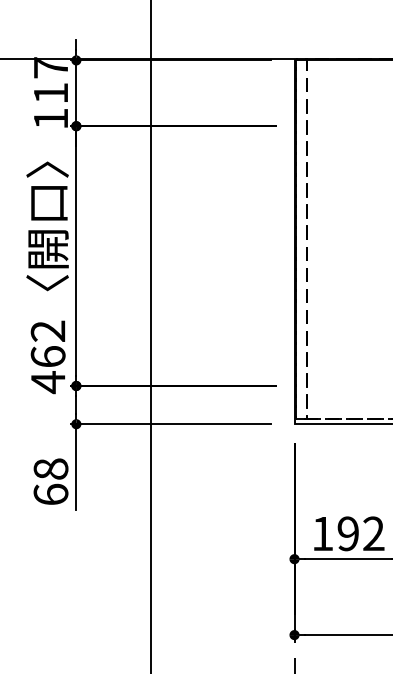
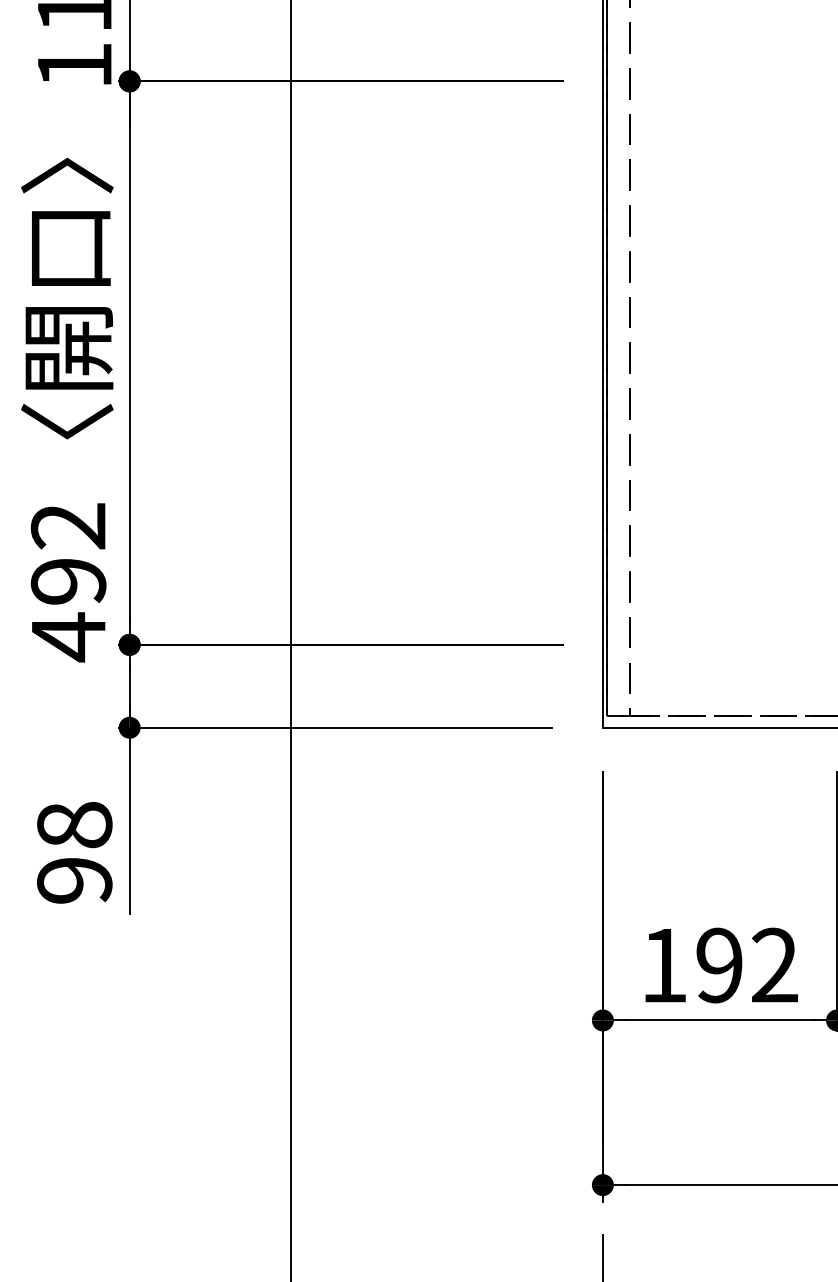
text: (47, 356) -> (67, 580), 462 -> 492
text: (50, 494) -> (73, 880), 68 -> 98

